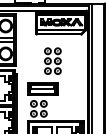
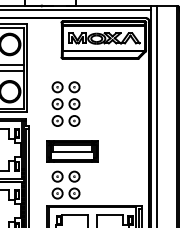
part: (52, 60) -> (65, 102), moved

